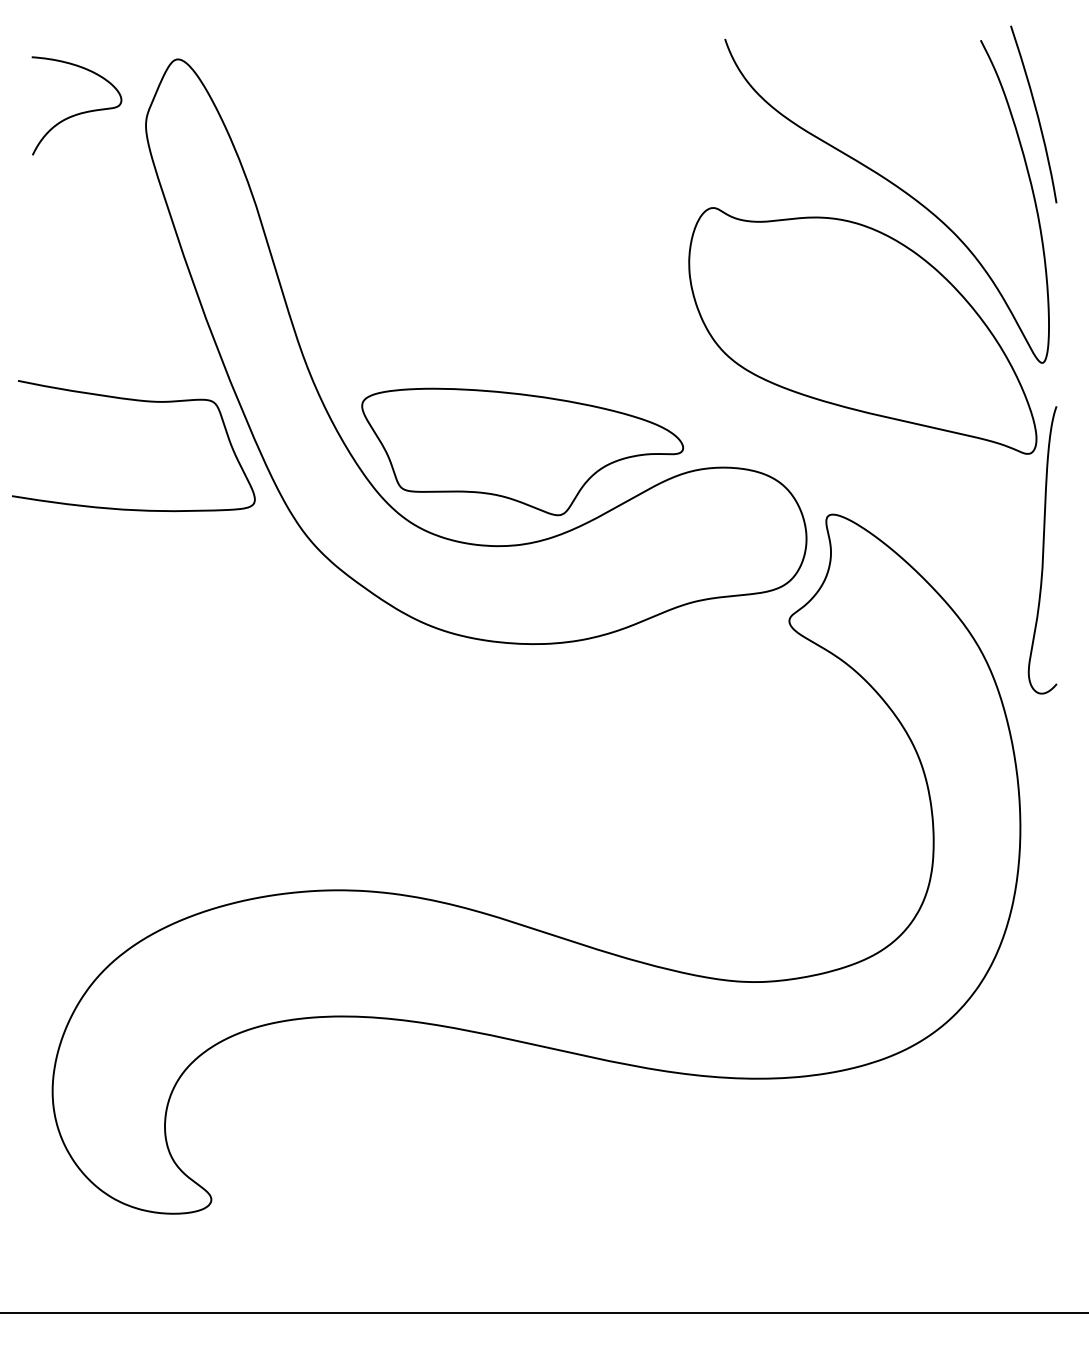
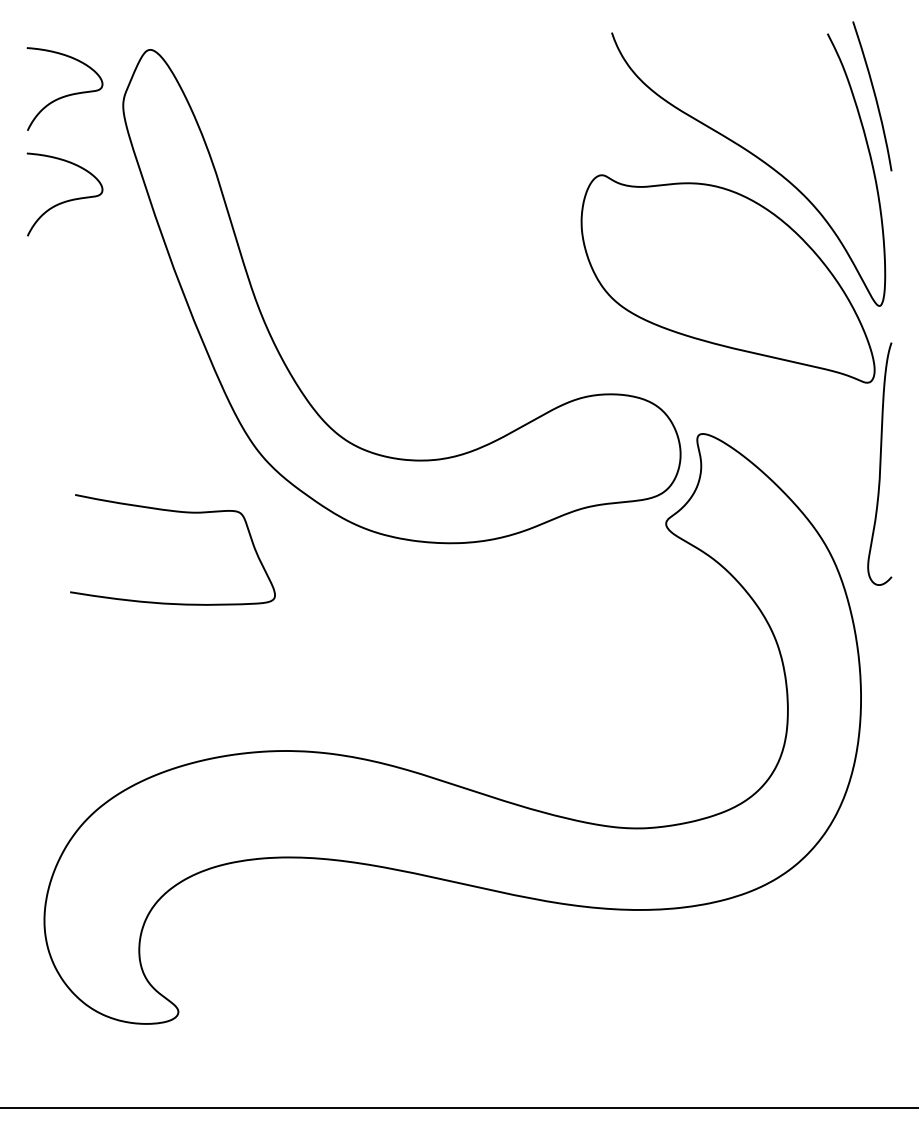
curve: (76, 238) -> (64, 200), added
curve: (136, 401) -> (175, 512), moved
part: (522, 451) -> (440, 380), removed

